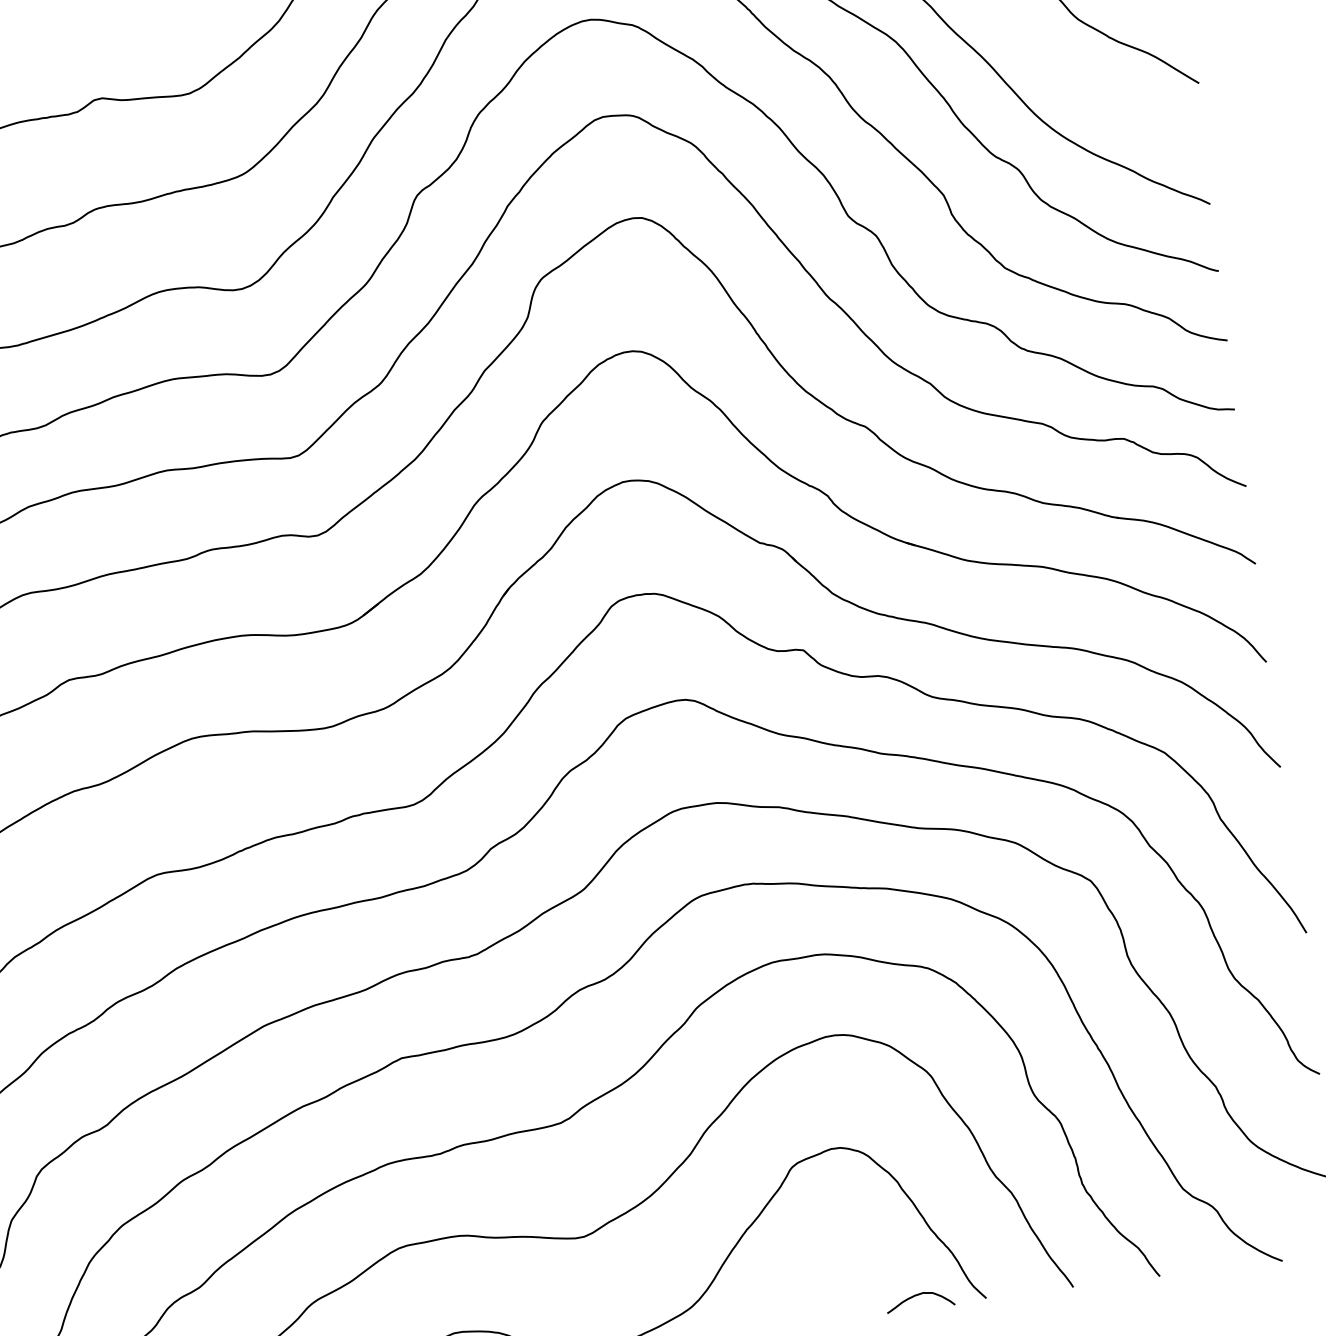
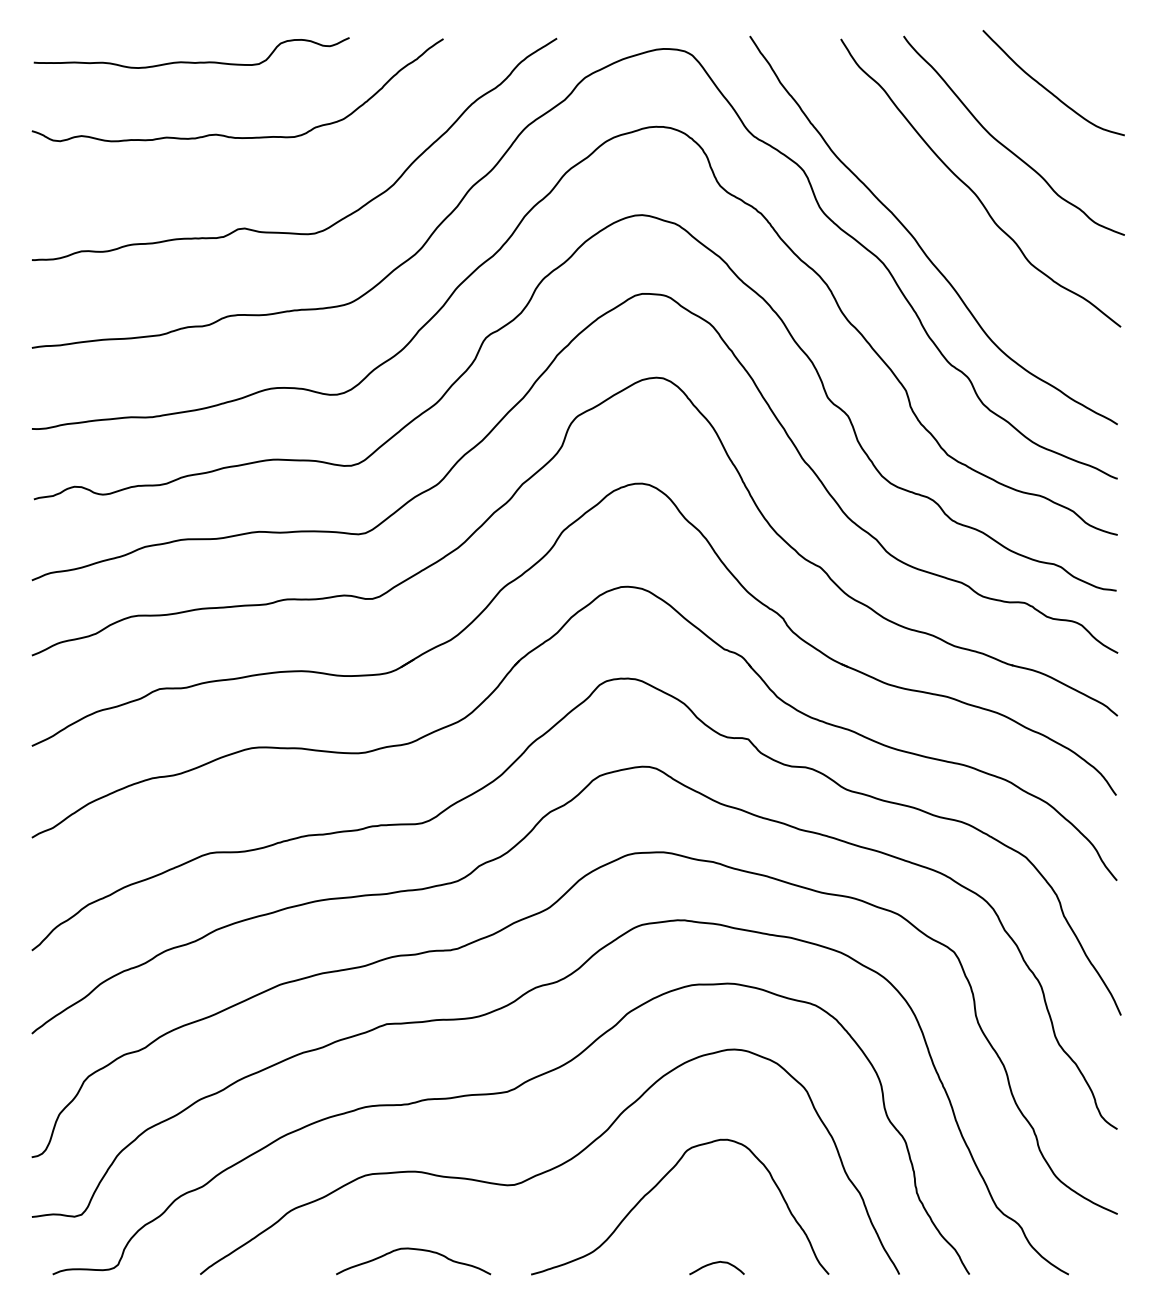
curve: (919, 1295) -> (716, 1263), moved

